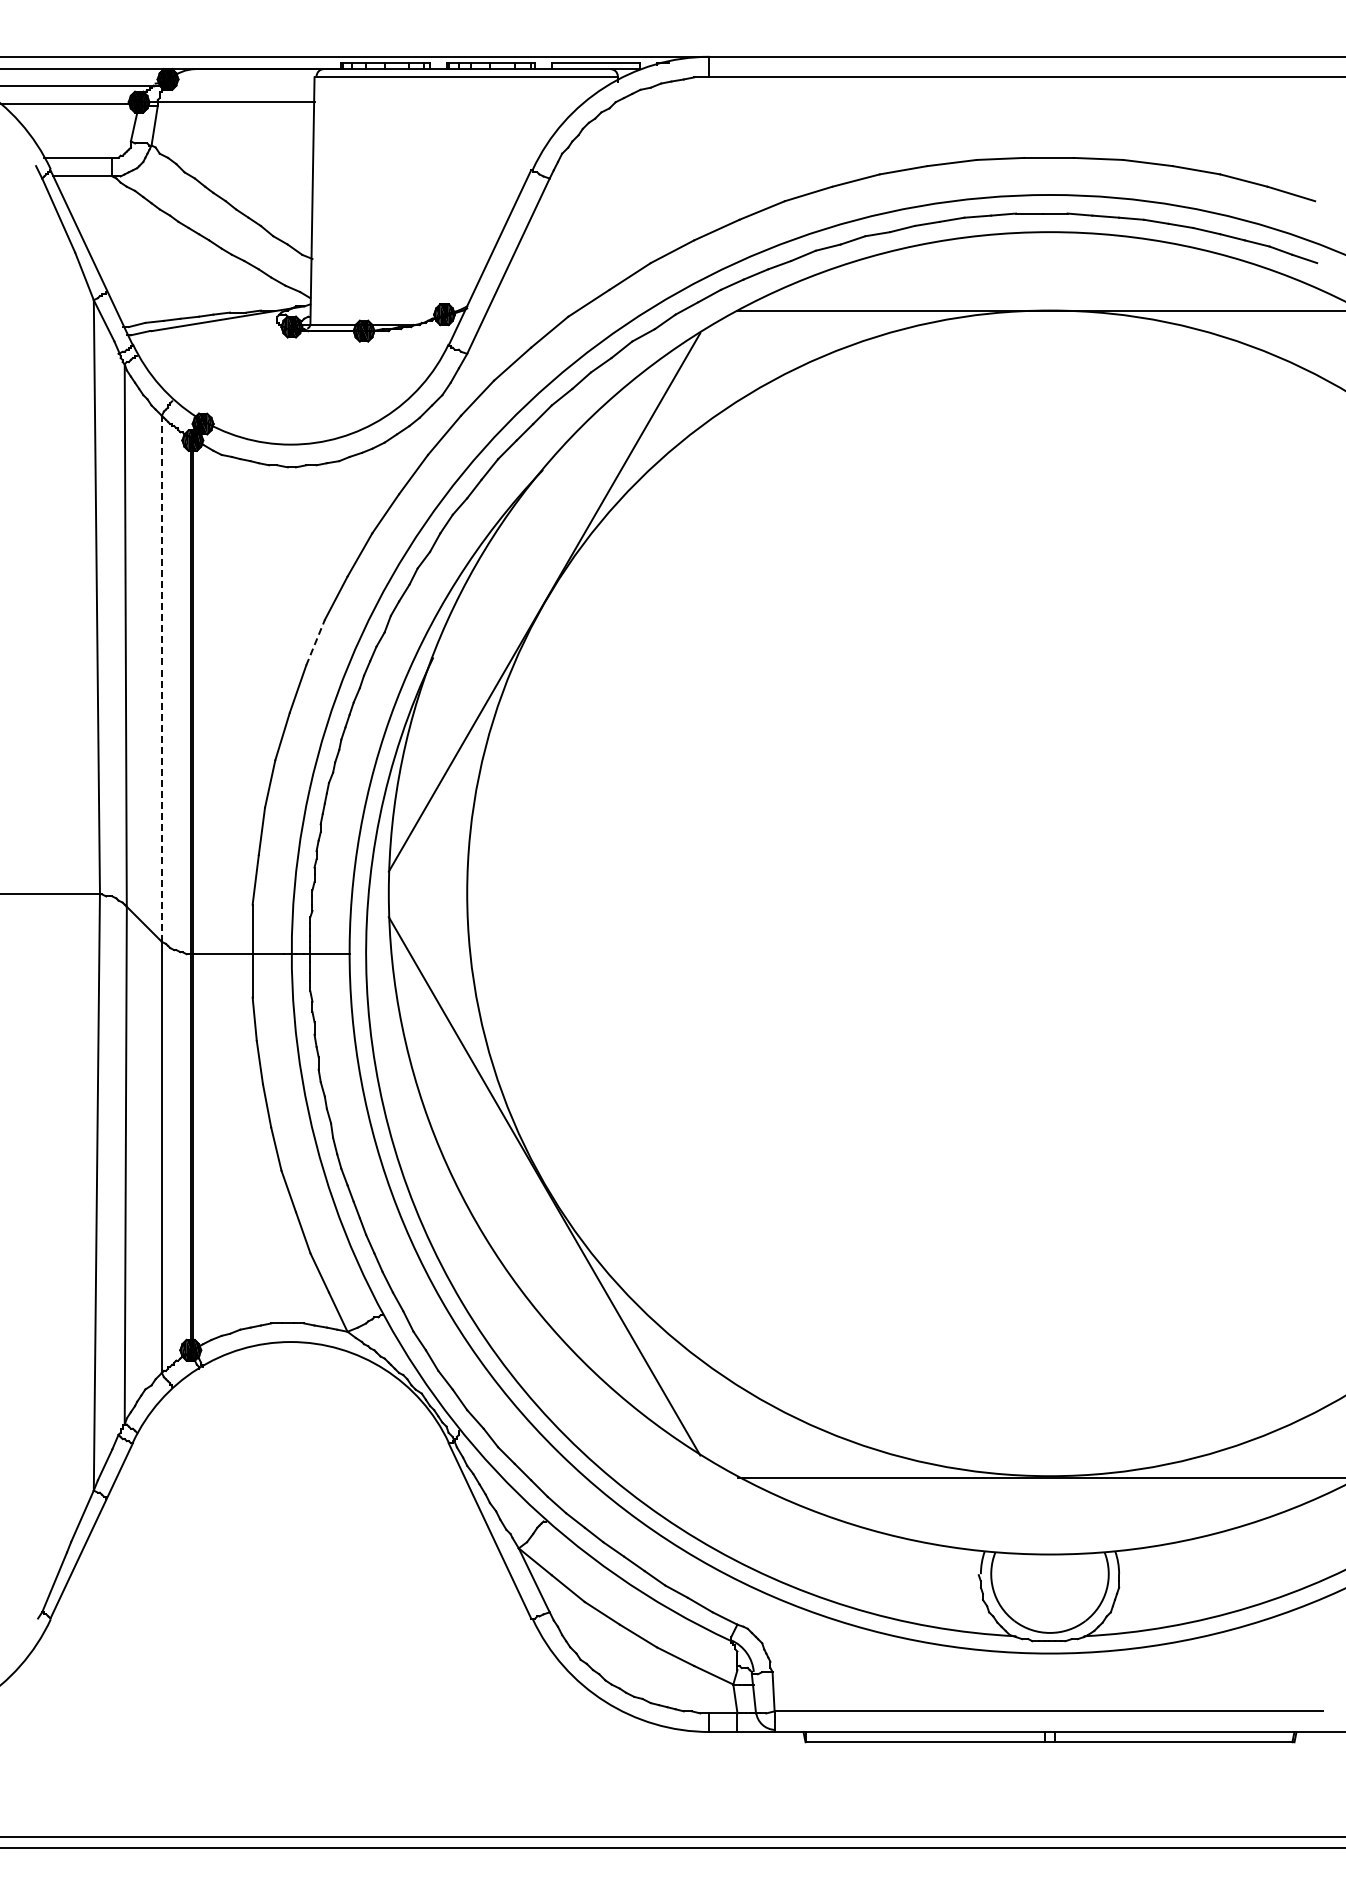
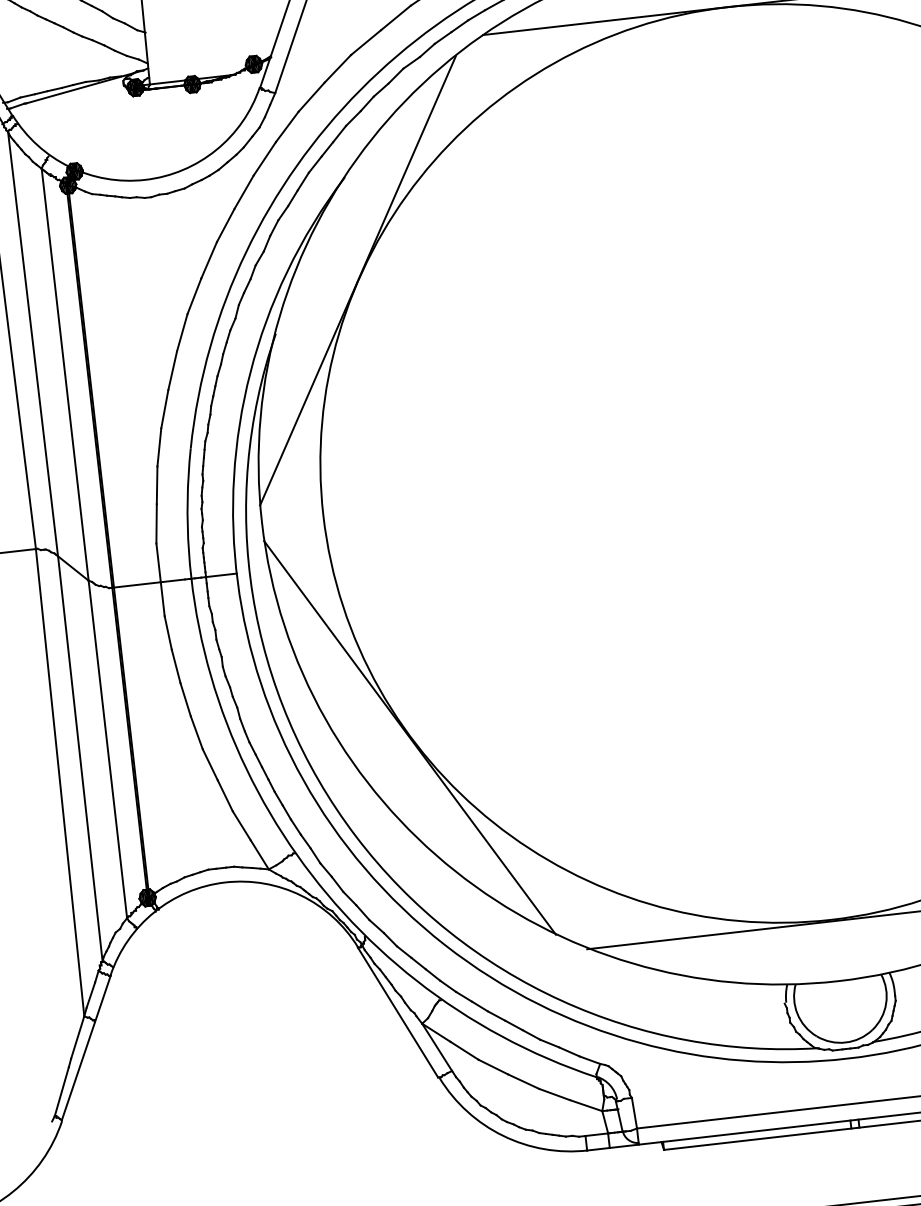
line: (315, 642) -> (182, 332), dashed -> solid
line: (161, 678) -> (64, 374), dashed -> solid

